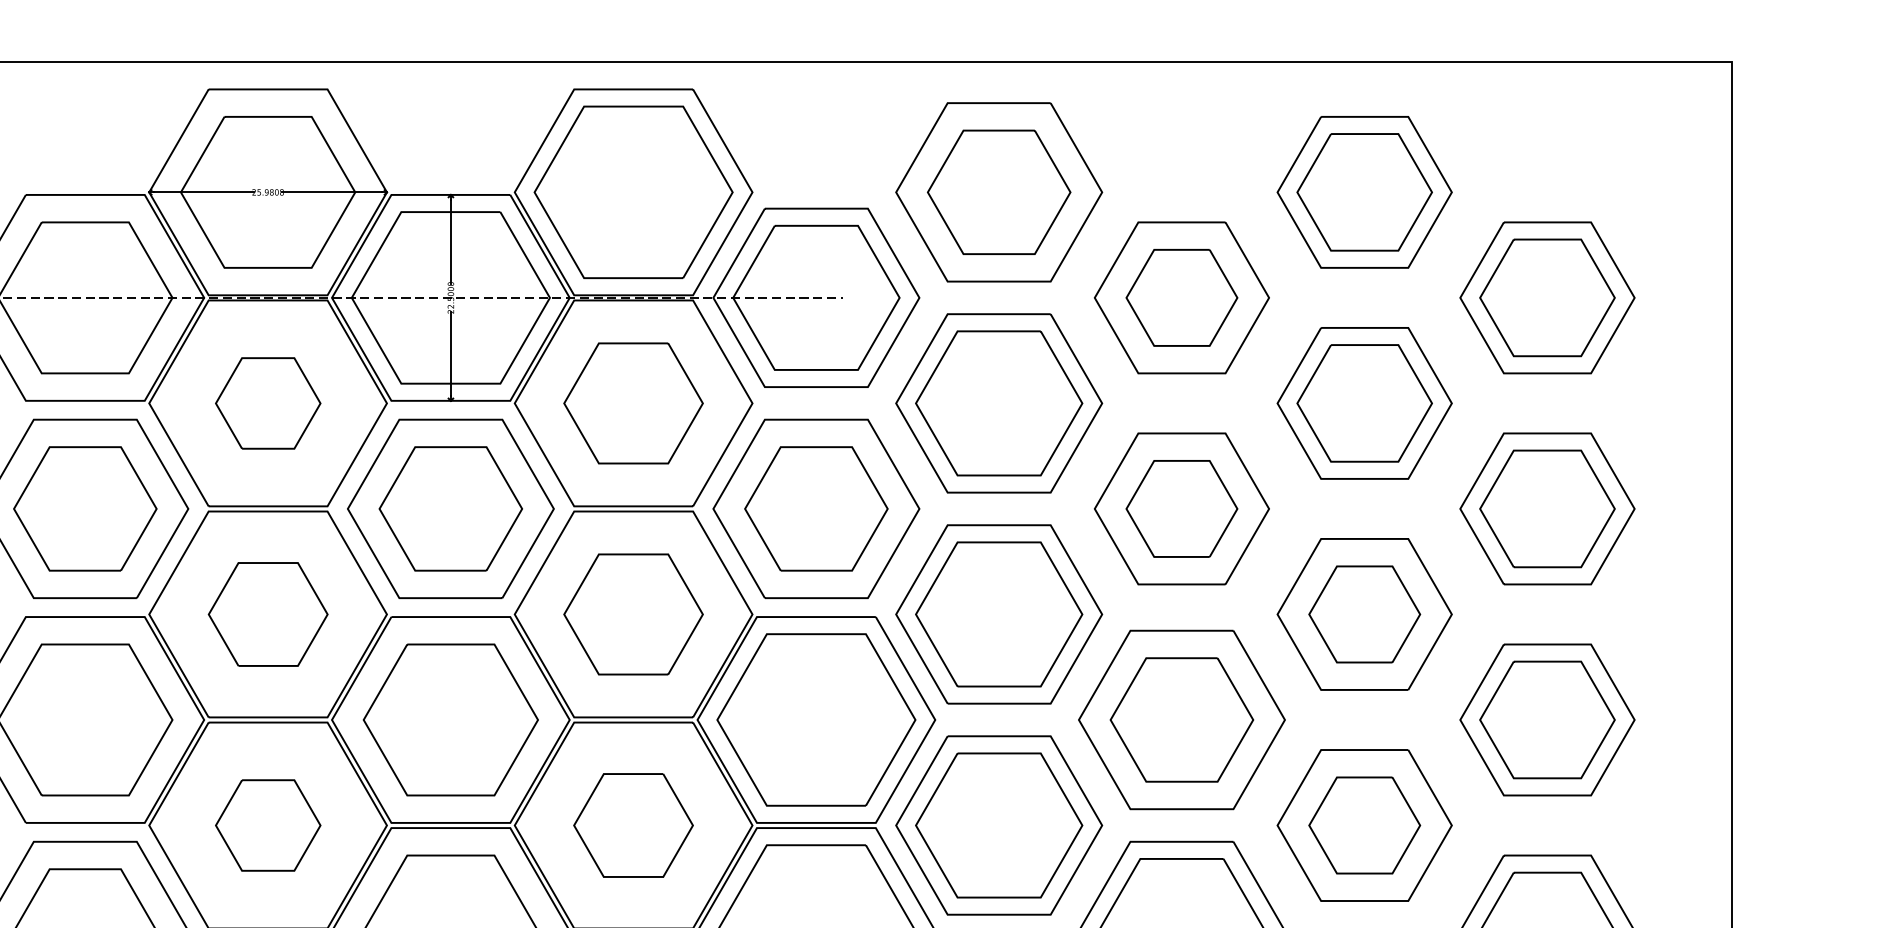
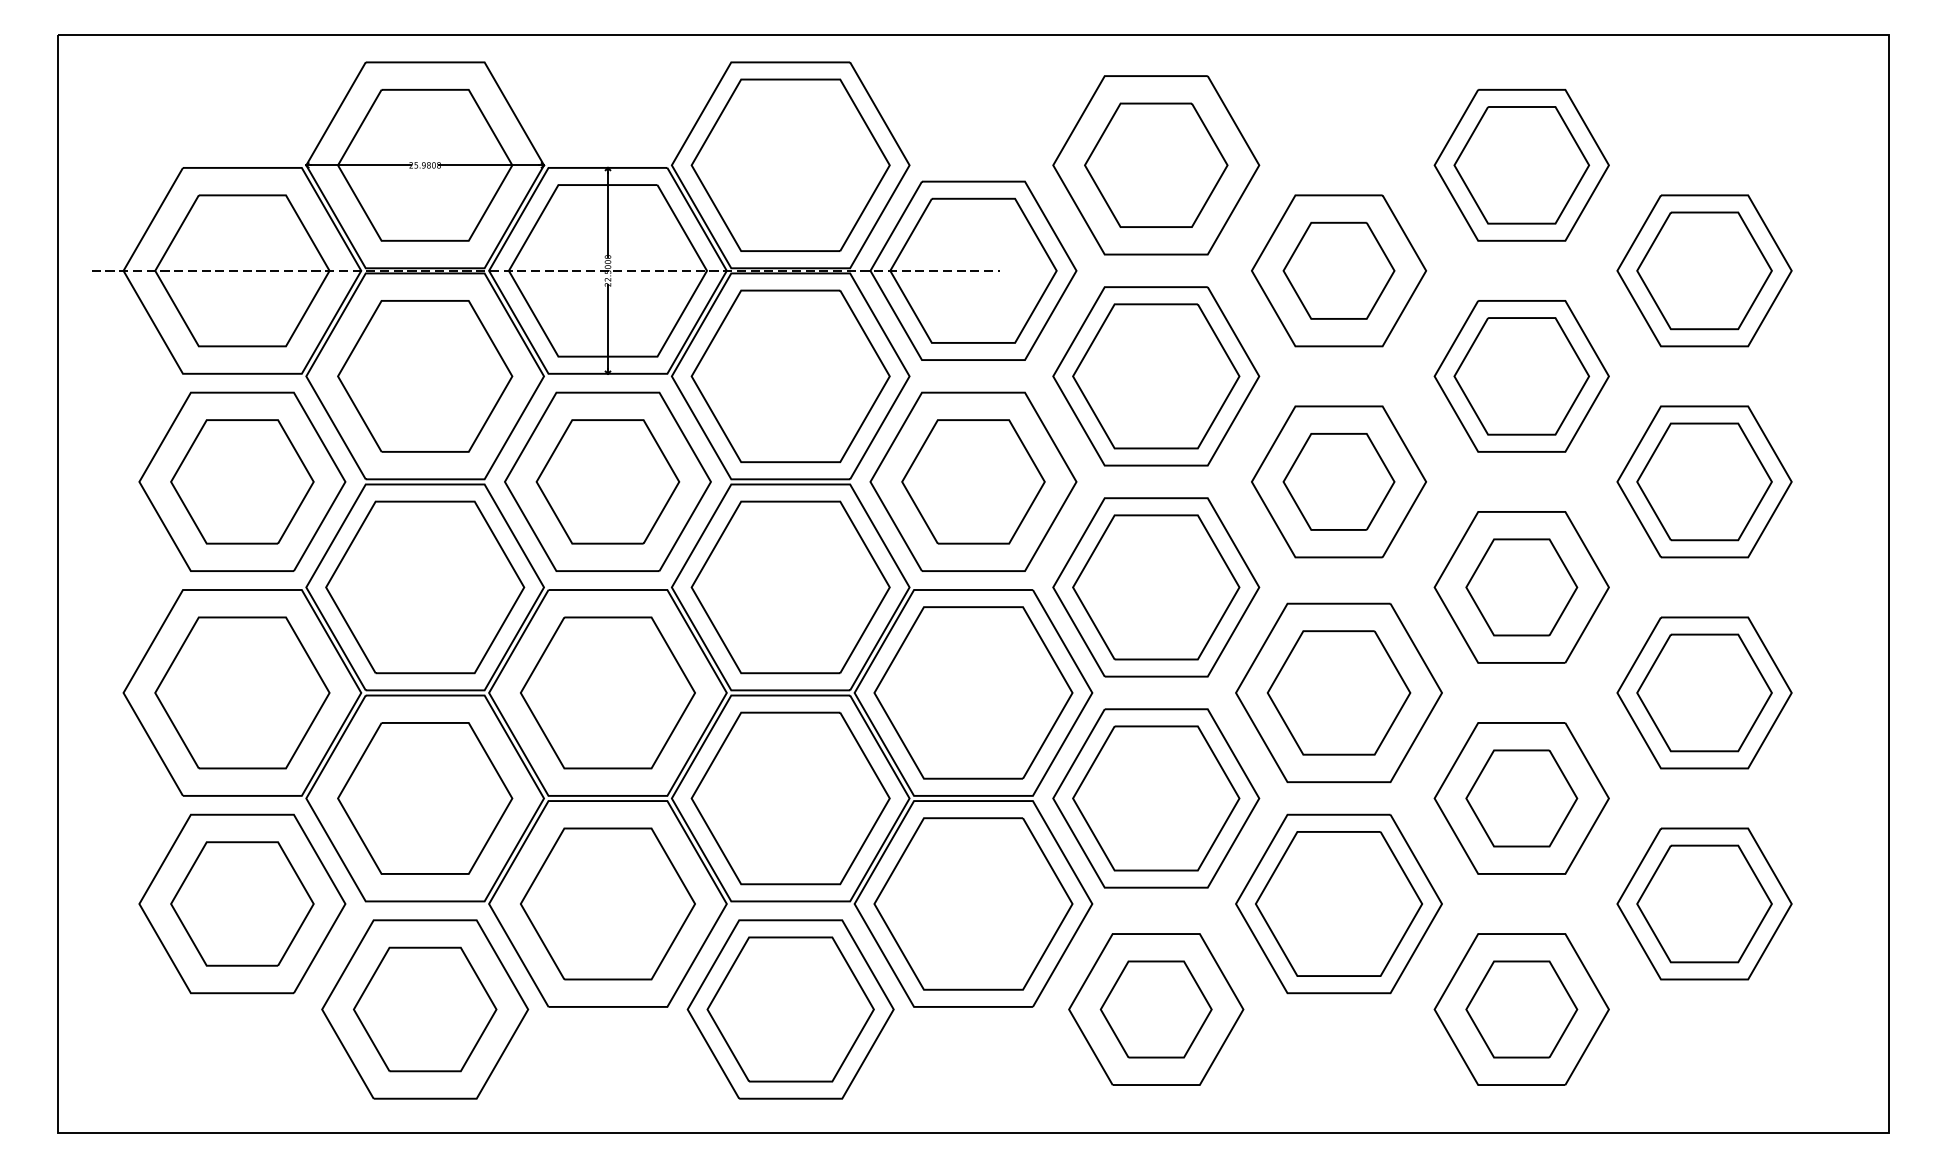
part: (268, 403) -> (425, 376), size x1.67
part: (633, 403) -> (790, 376), size x1.43
part: (268, 614) -> (425, 587), size x1.67
part: (633, 614) -> (790, 587), size x1.43
part: (268, 825) -> (425, 798), size x1.67
part: (633, 825) -> (790, 798), size x1.67

